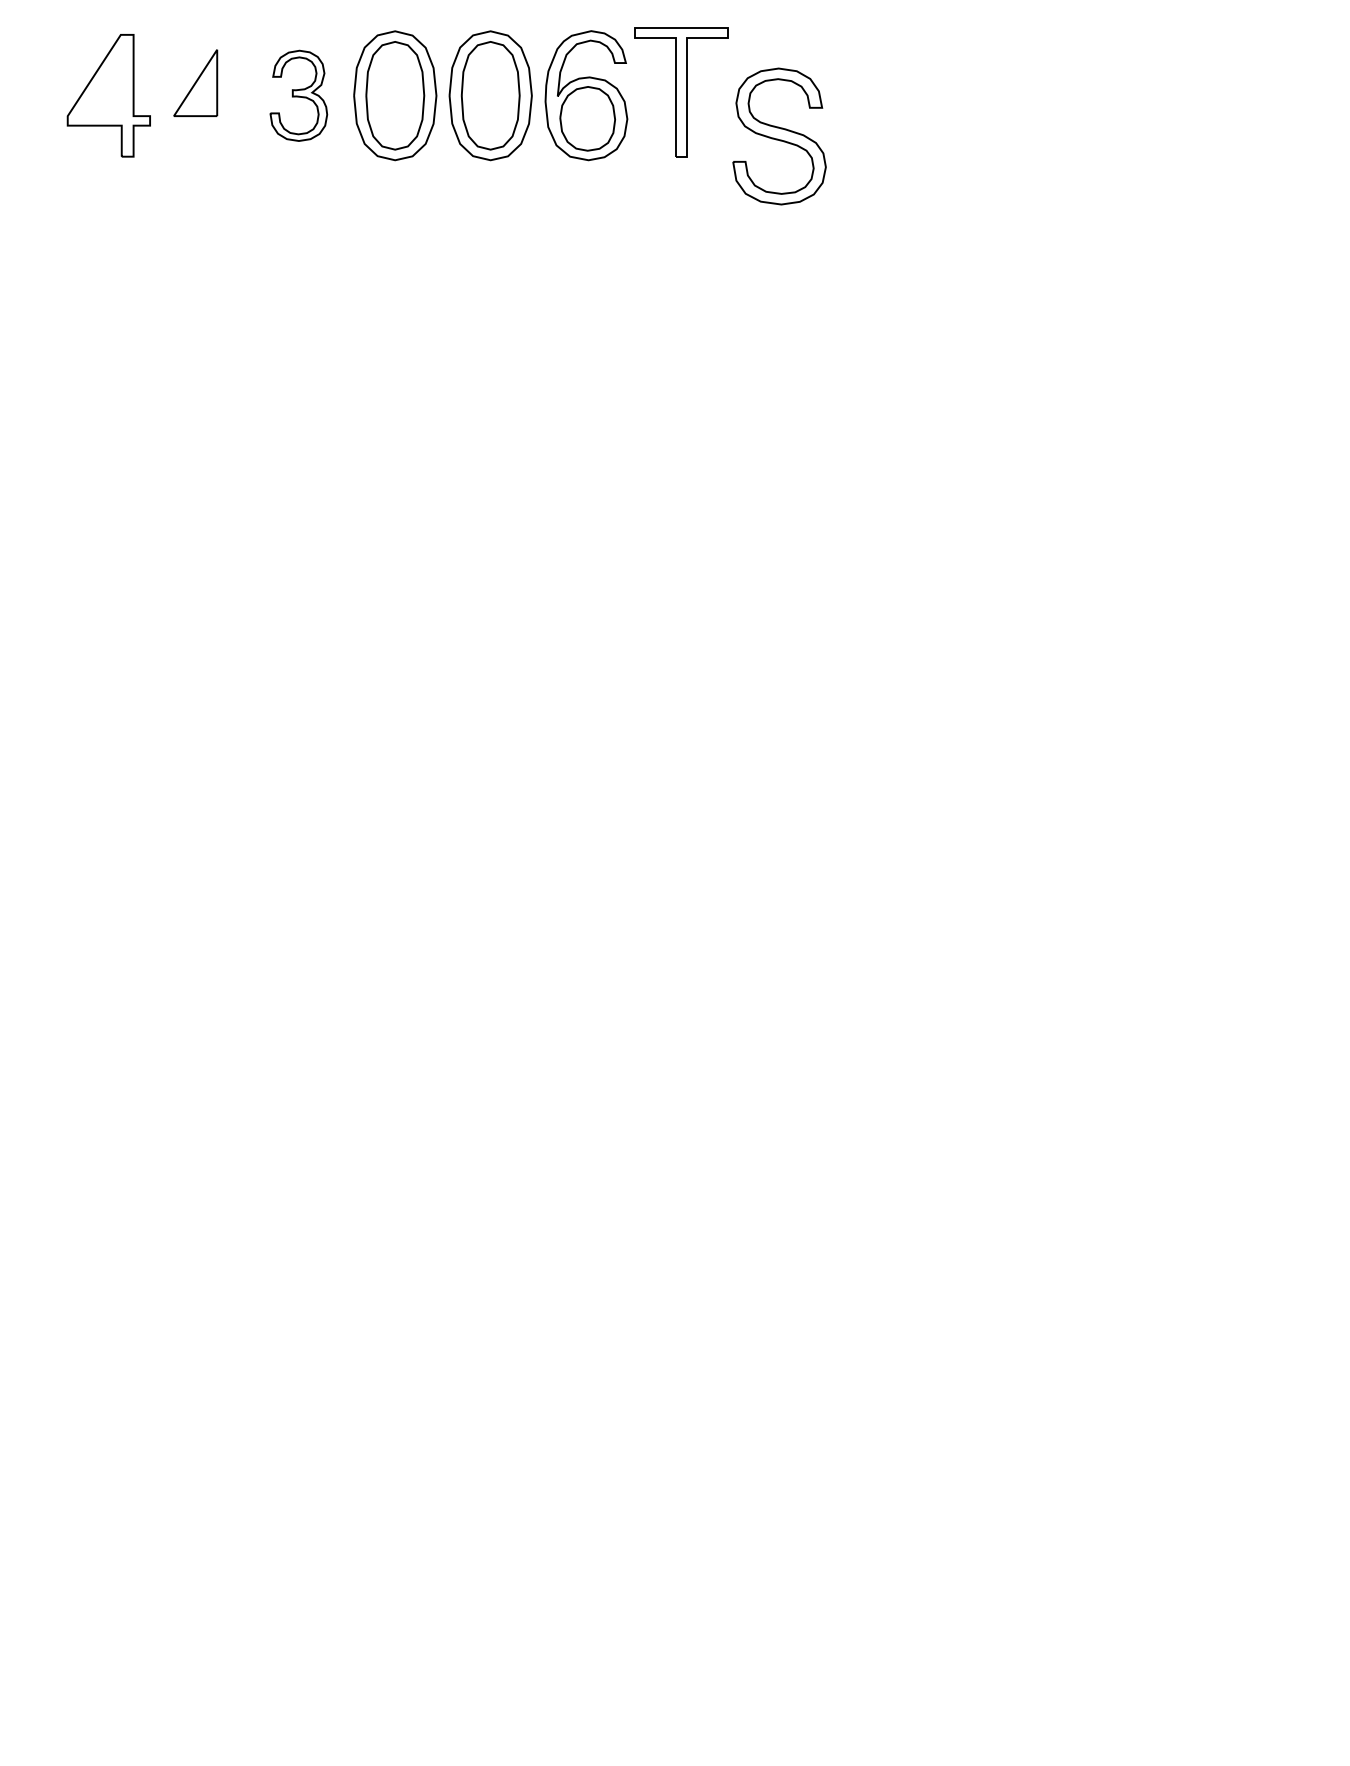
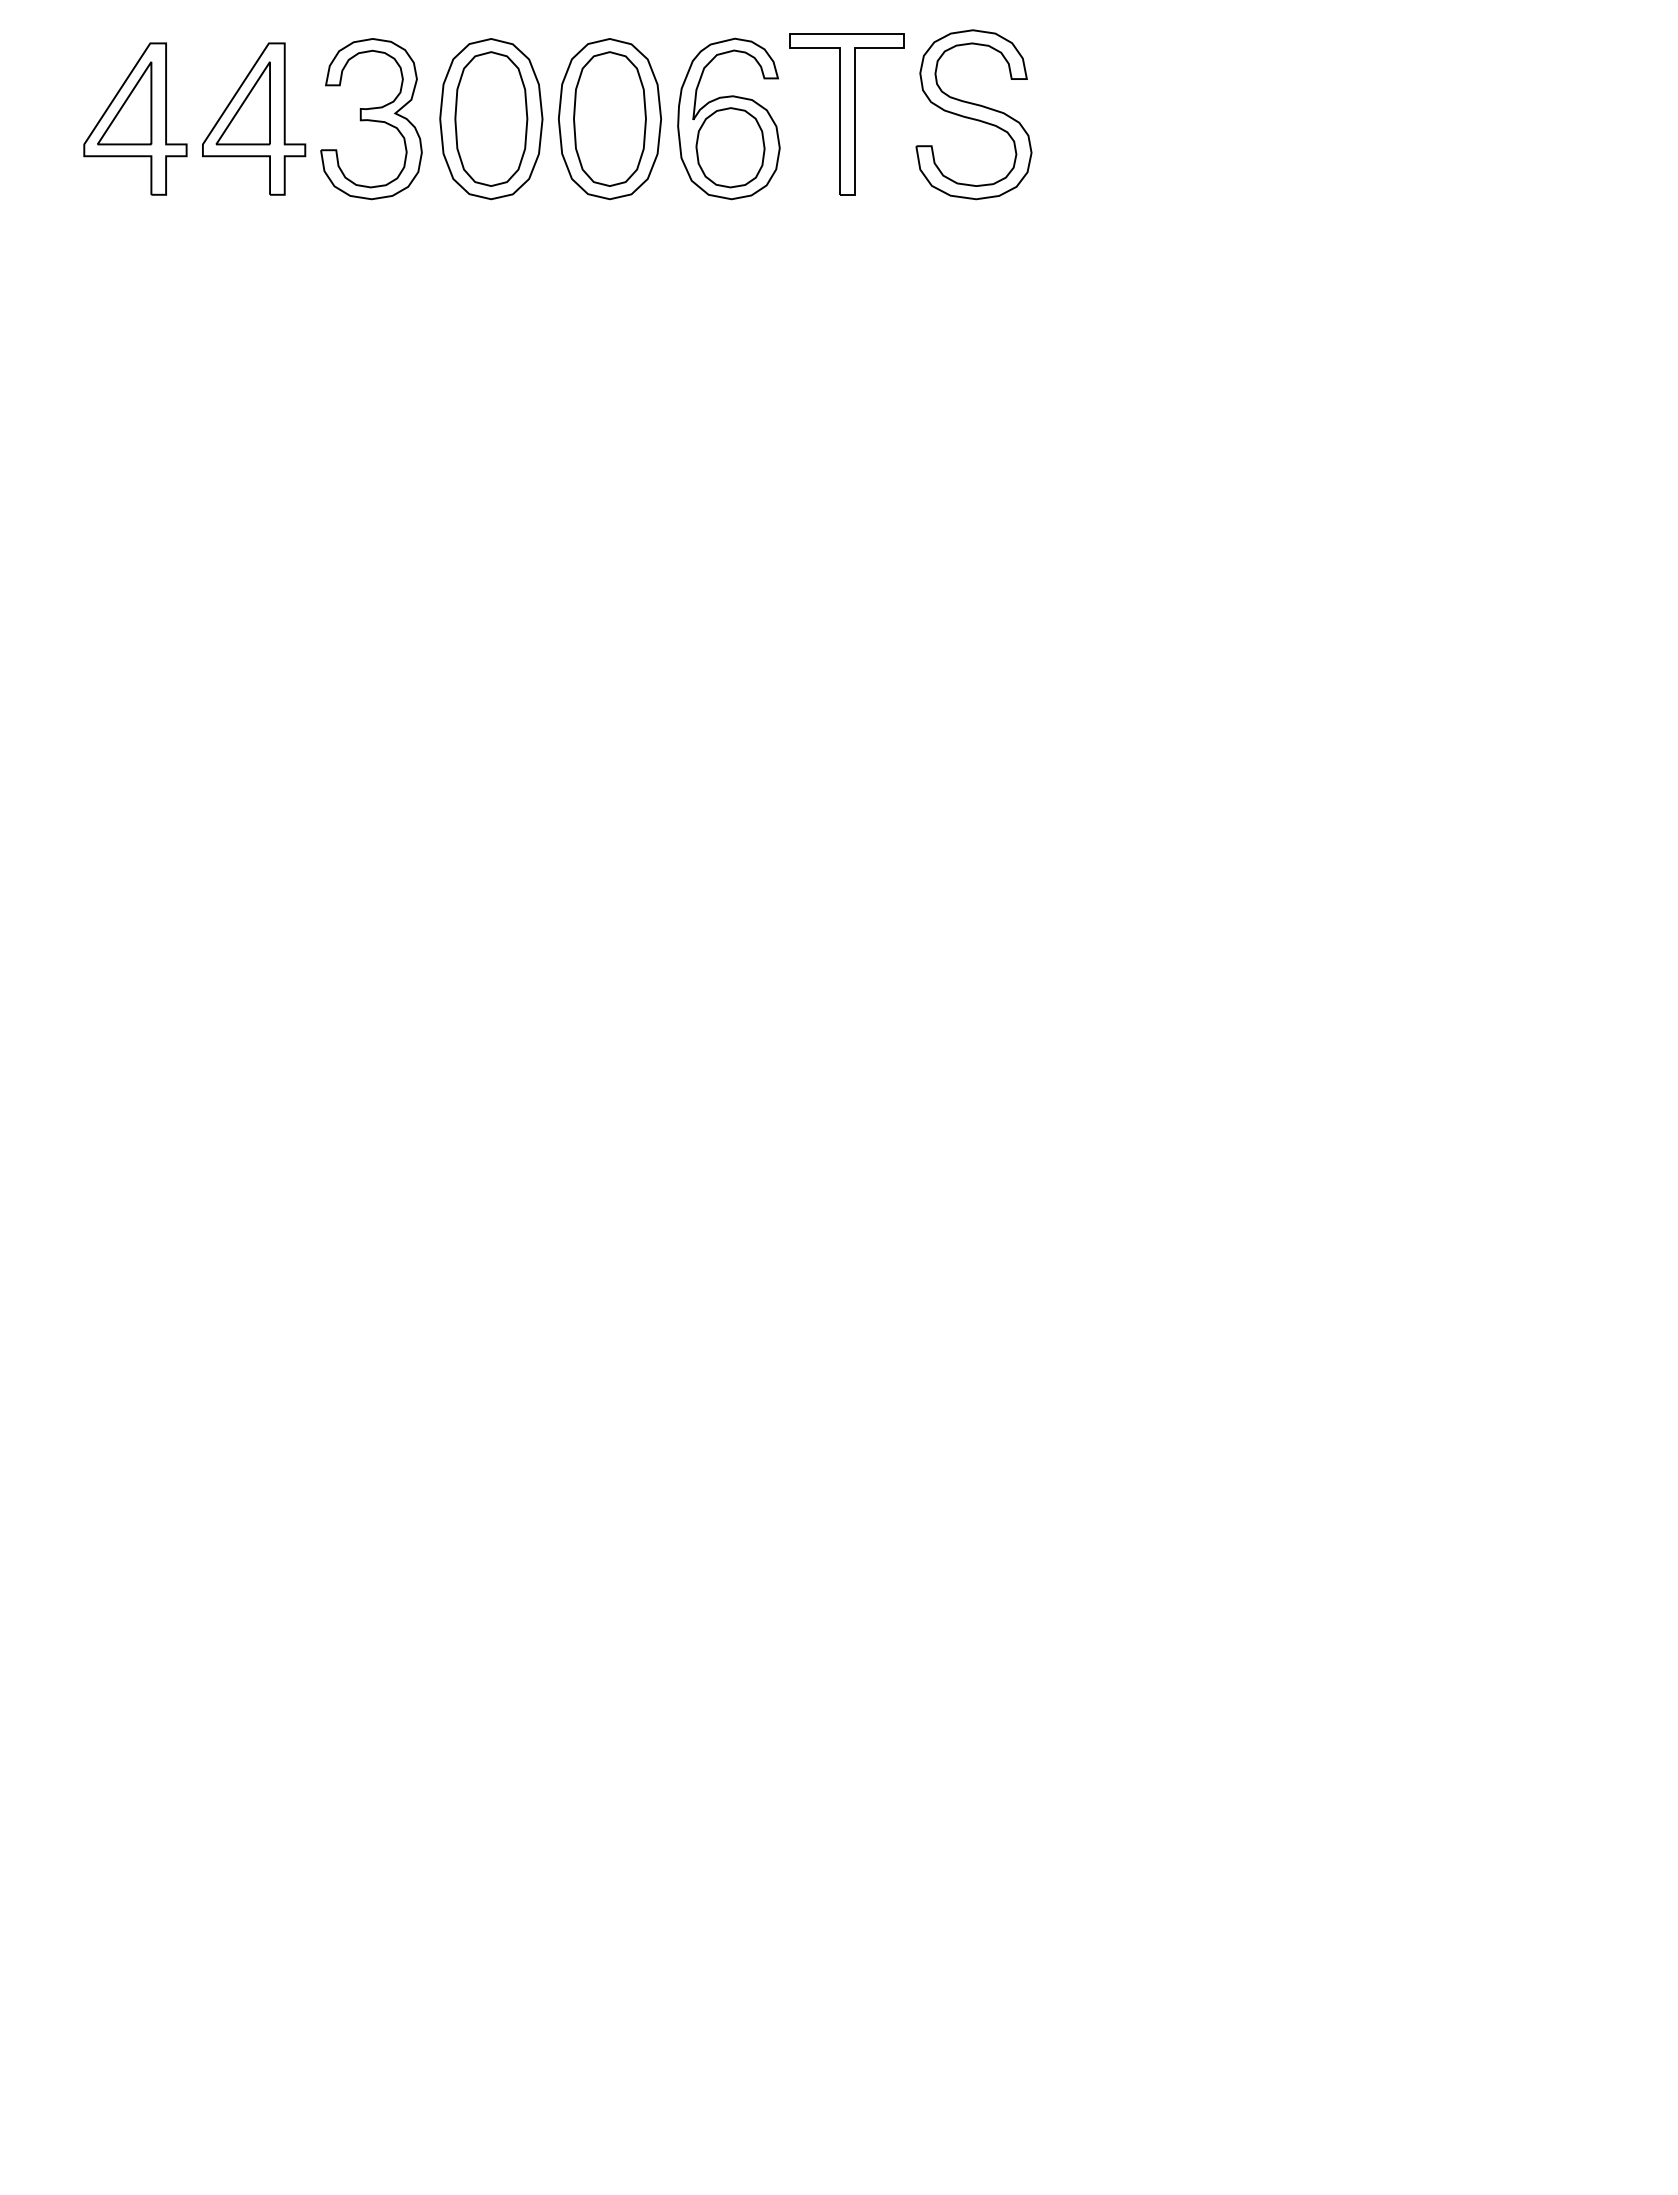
part: (100, 83) -> (124, 103), added
part: (204, 95) -> (254, 118), added
part: (298, 96) -> (371, 119), size x1.43
part: (779, 136) -> (973, 114), moved

